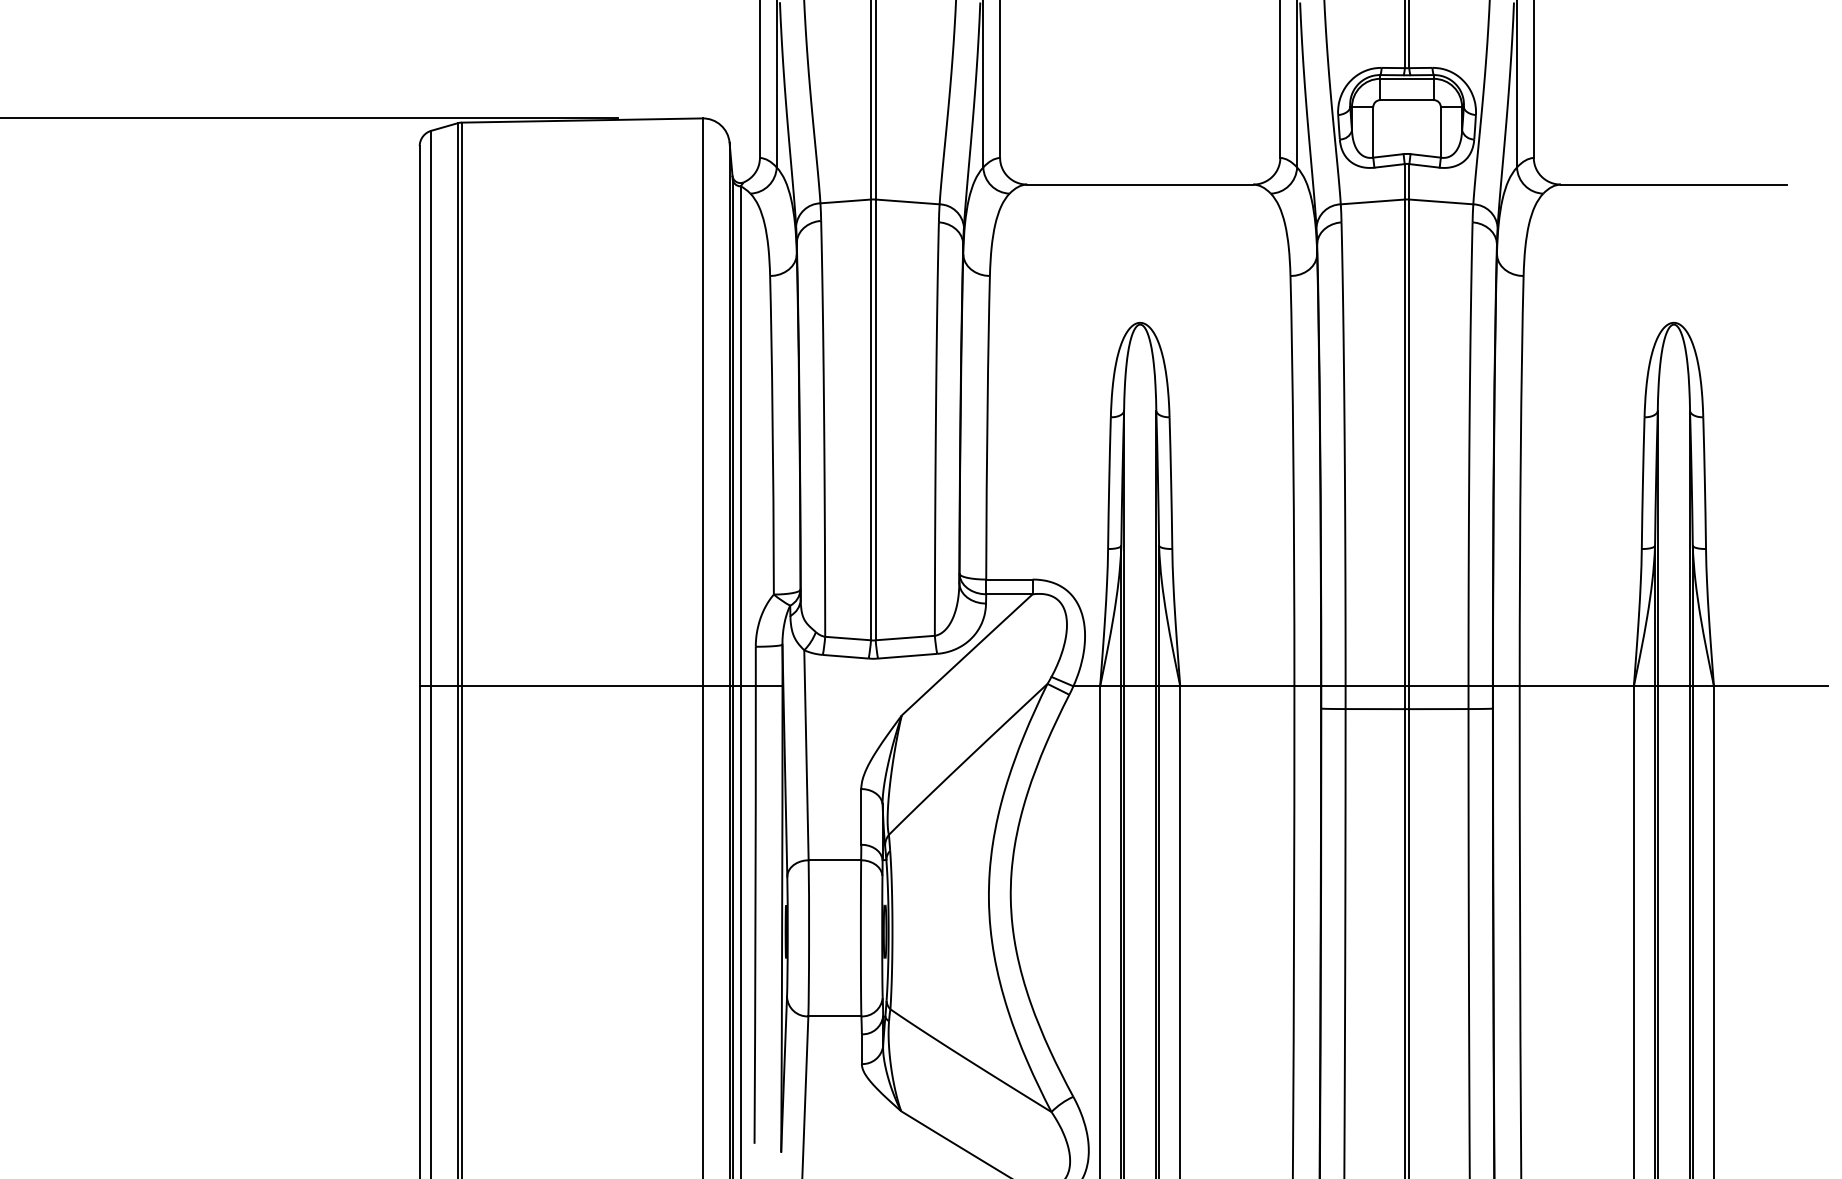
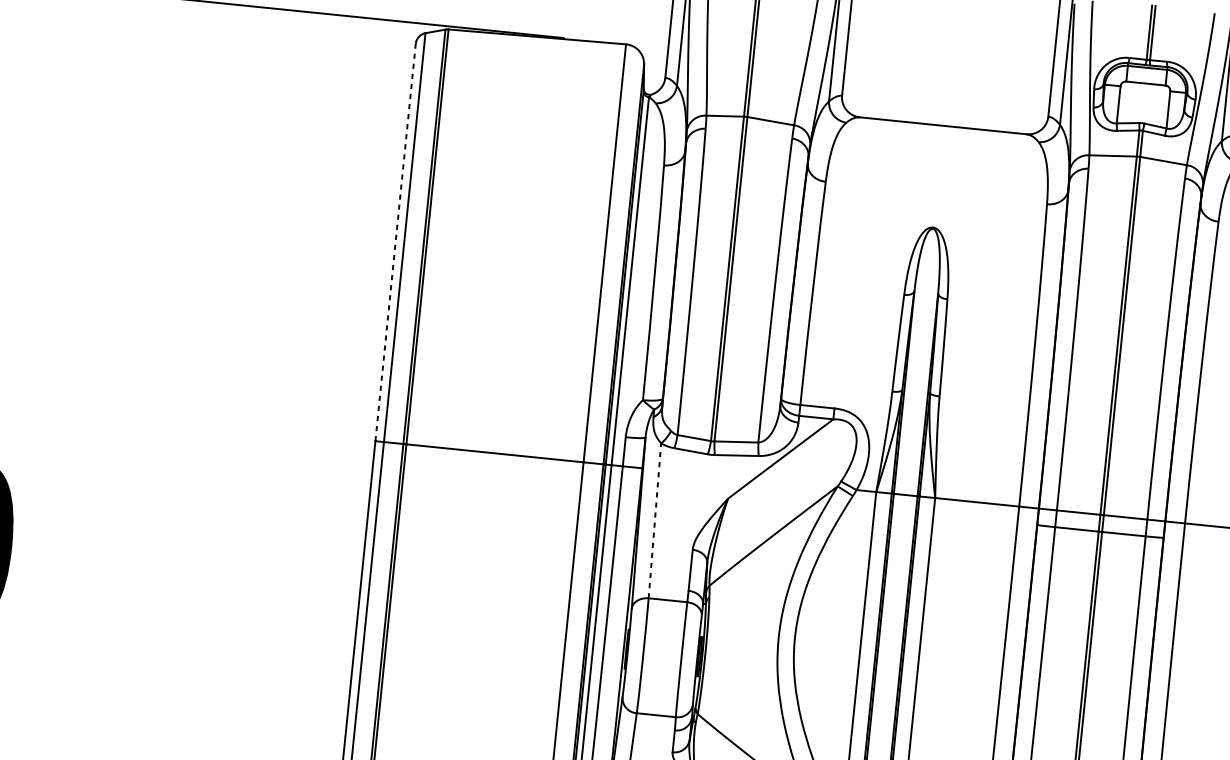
line: (419, 415) -> (395, 241), solid -> dashed
line: (806, 754) -> (655, 520), solid -> dashed

